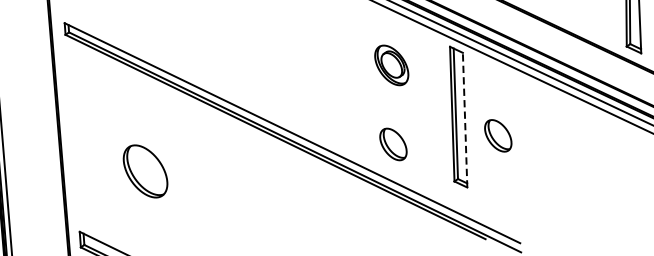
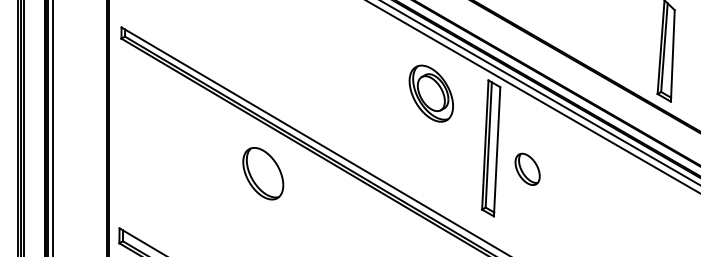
part: (390, 65) -> (430, 93), size x1.43
line: (465, 119) -> (497, 151), dashed -> solid
part: (393, 143) -> (426, 168), removed
part: (145, 171) -> (263, 173), moved

